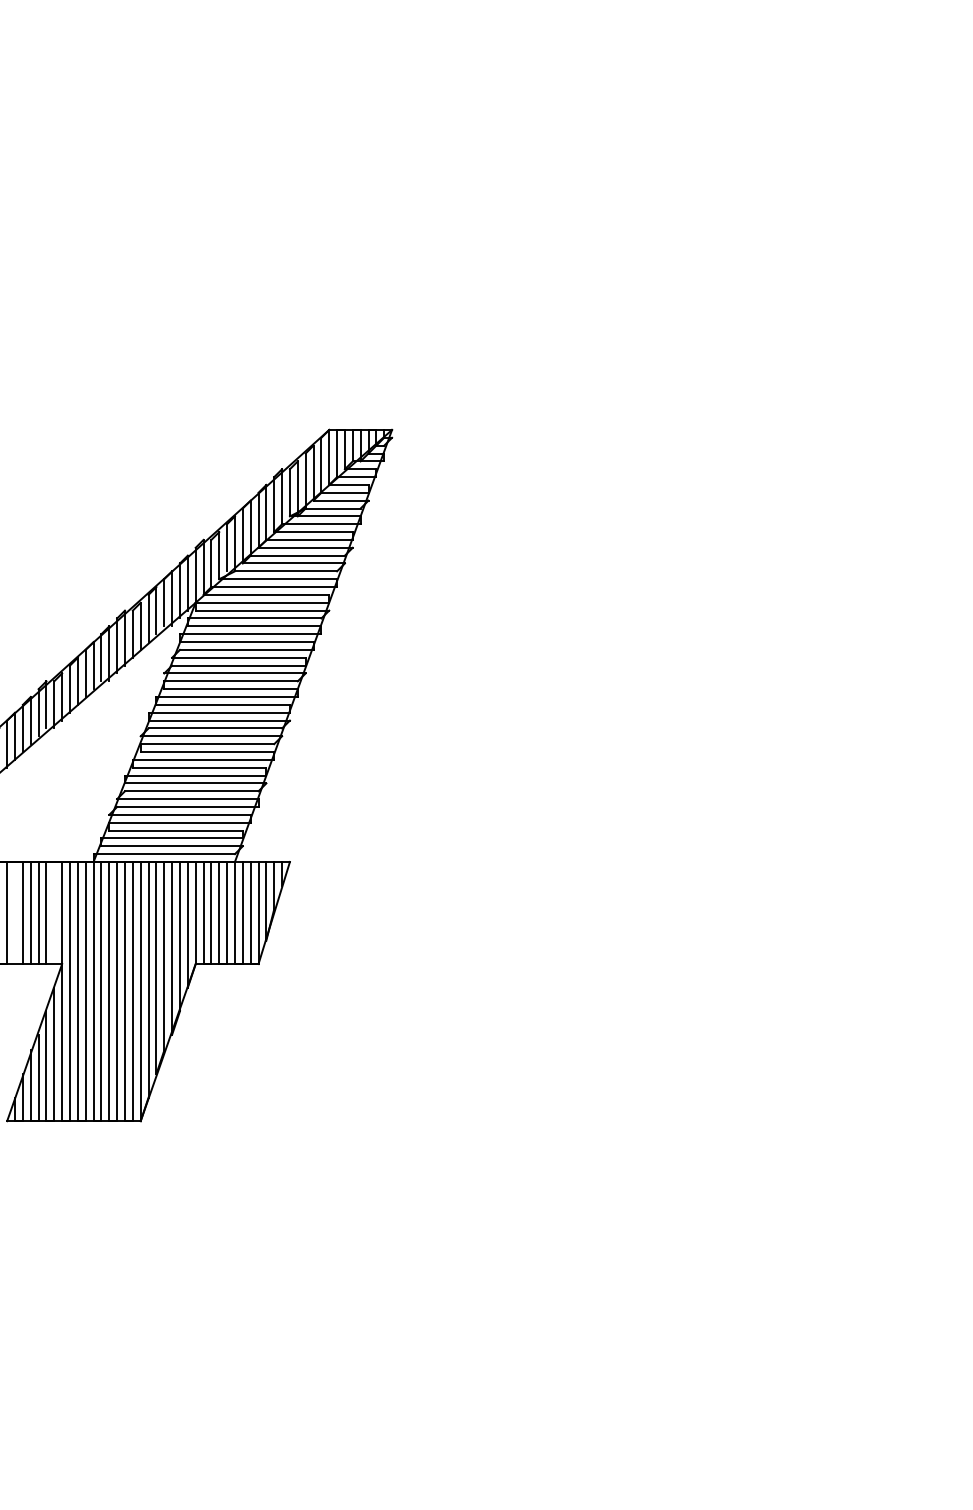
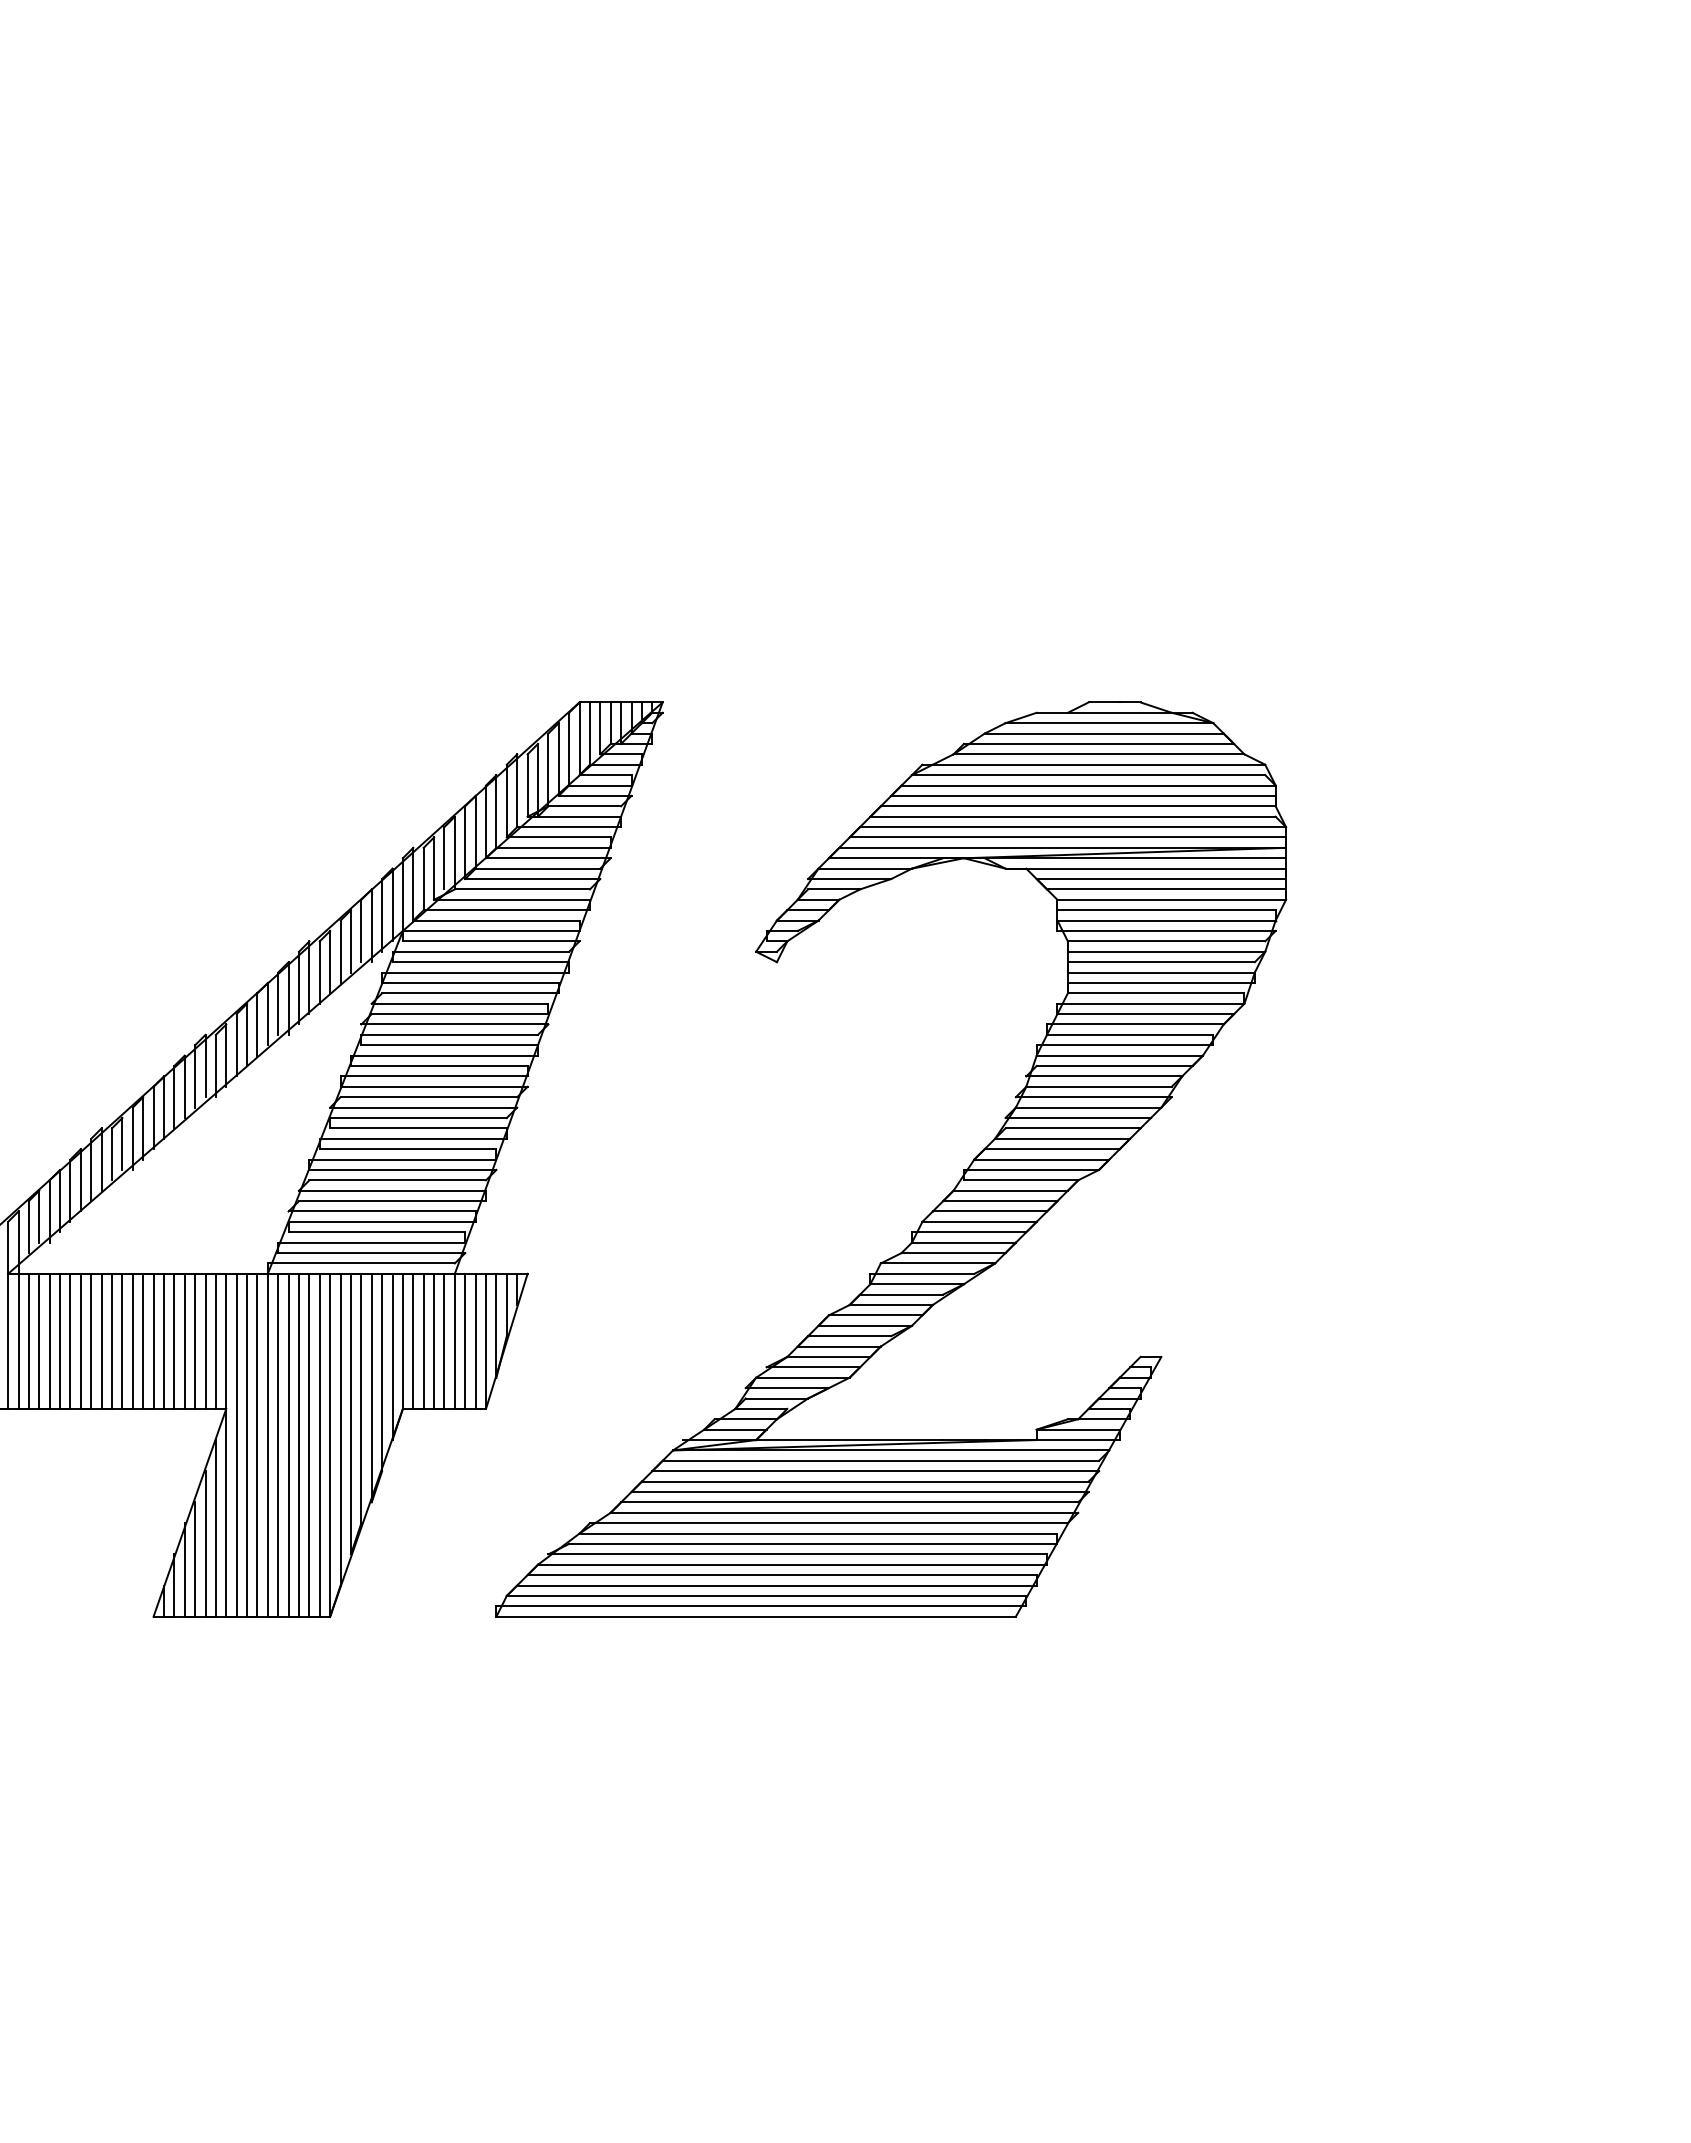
part: (599, 810) -> (937, 1205), added
line: (14, 912) -> (163, 1340), added
line: (54, 912) -> (215, 1340), added

